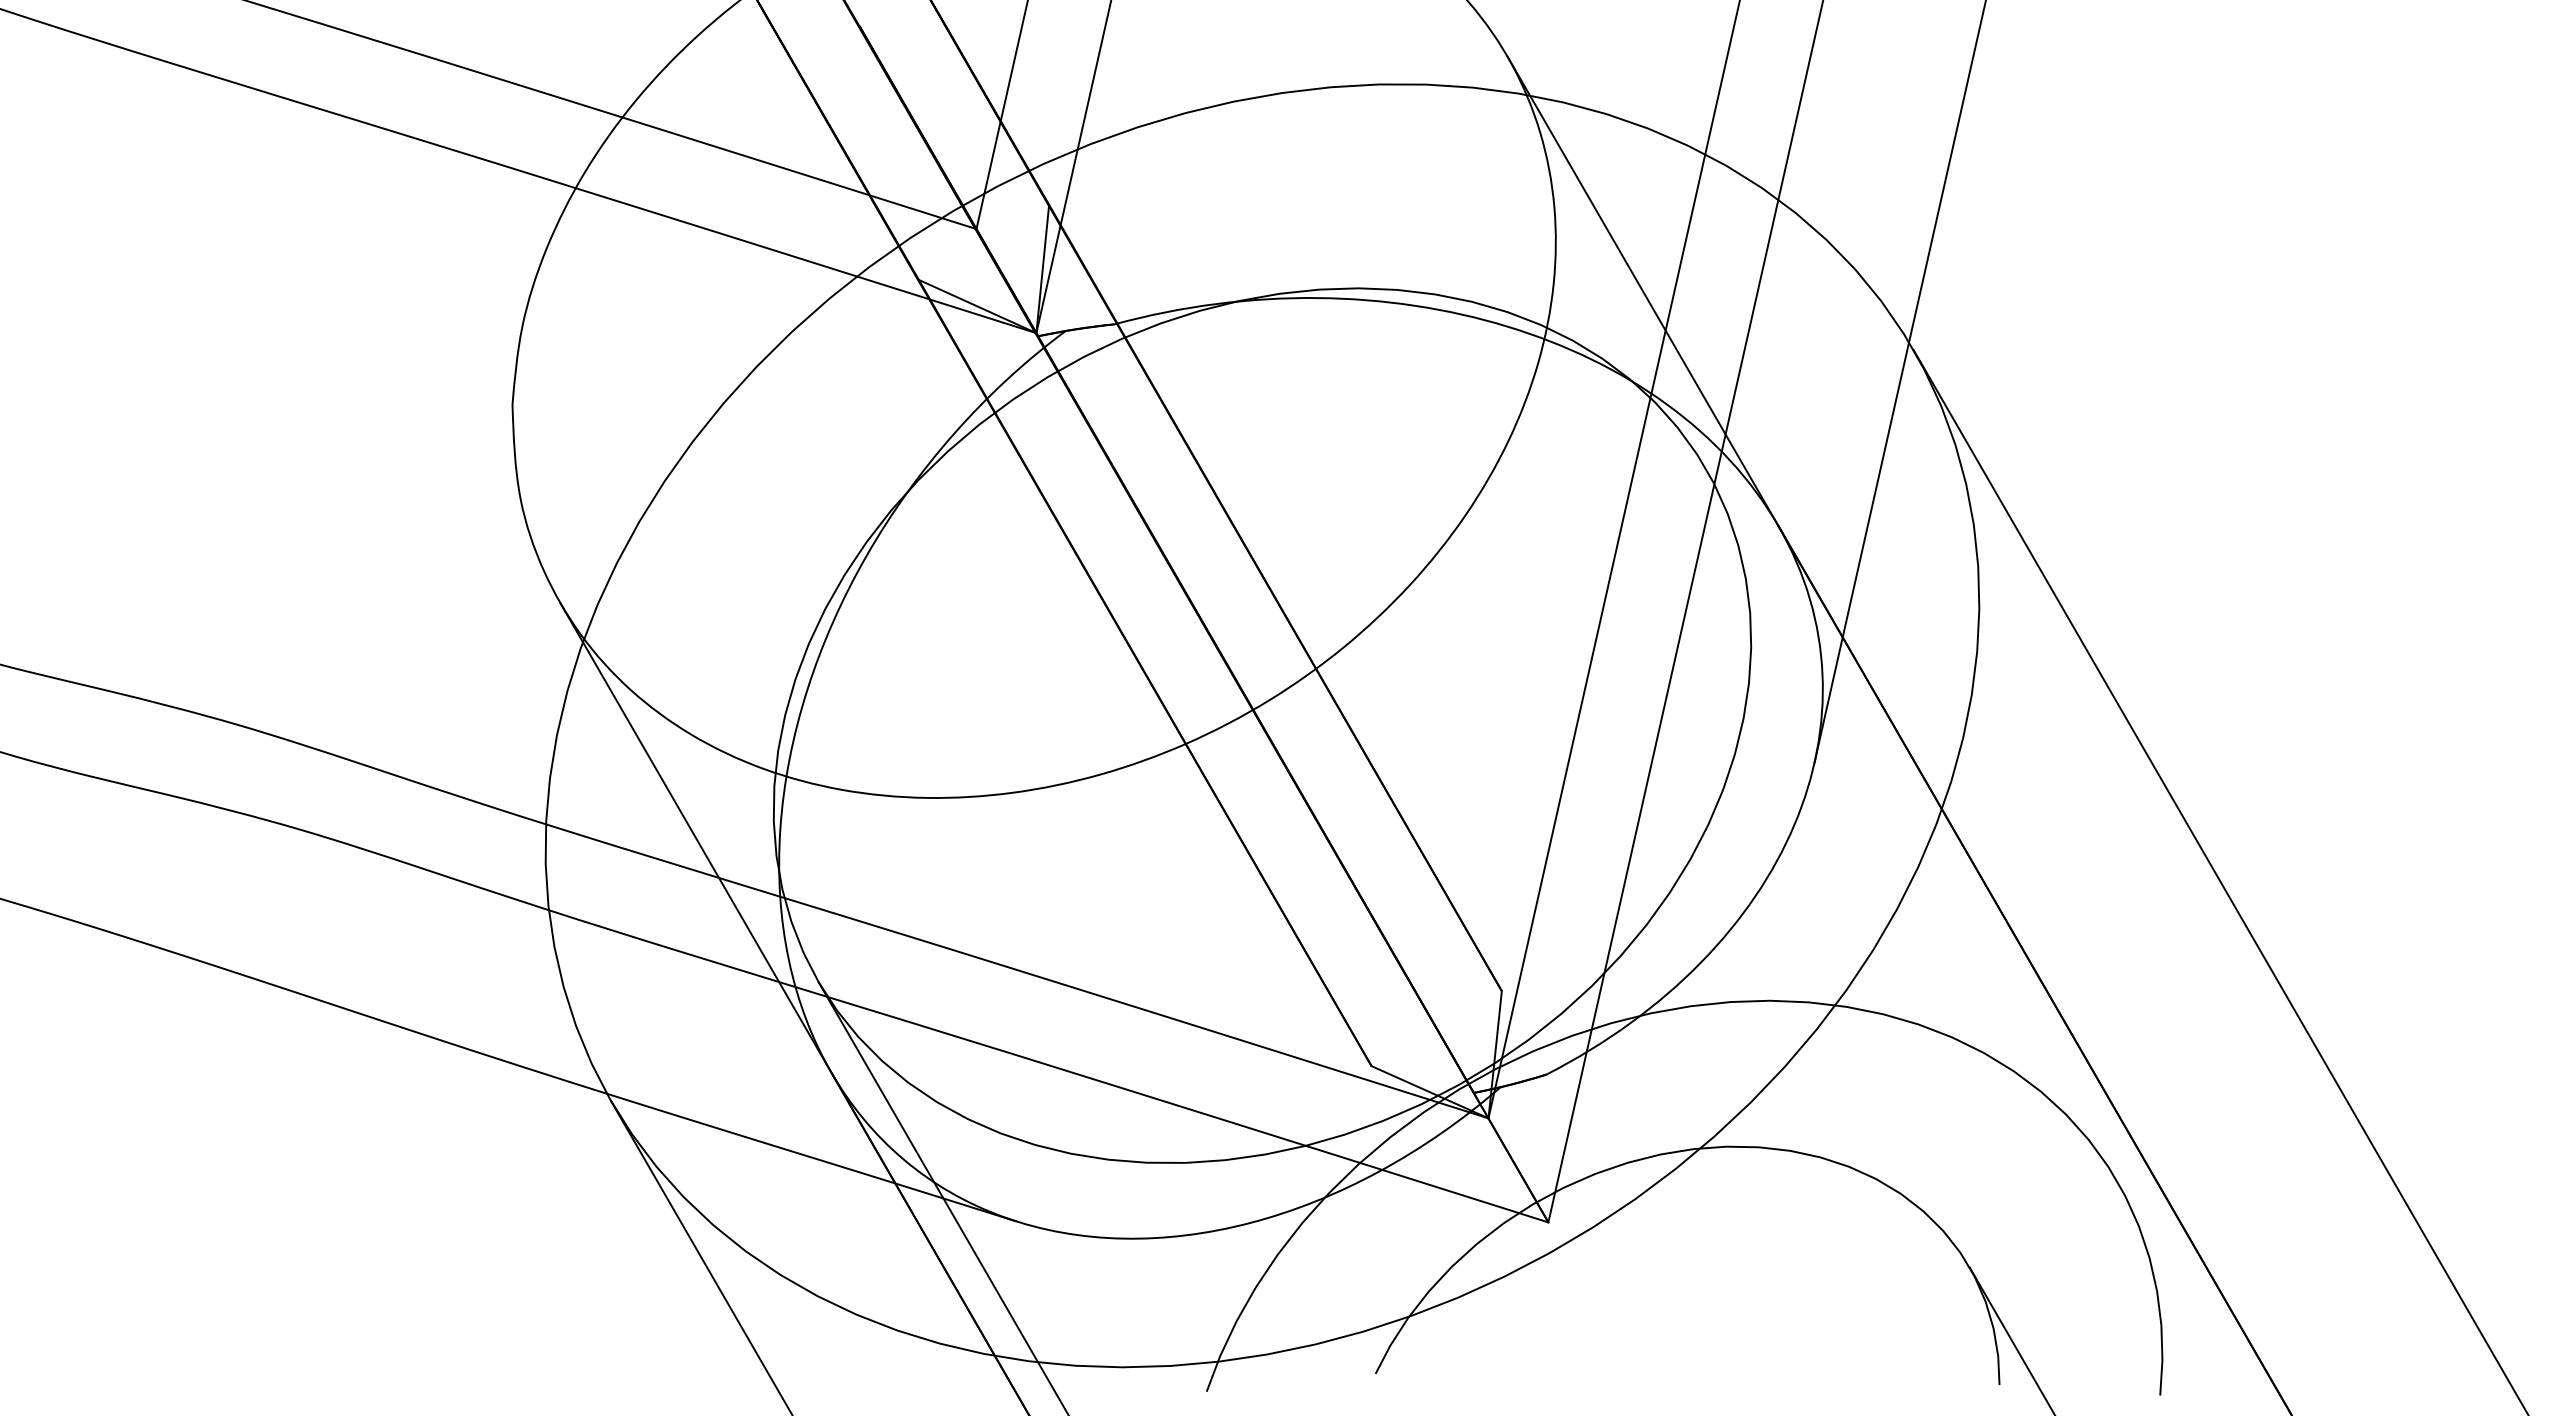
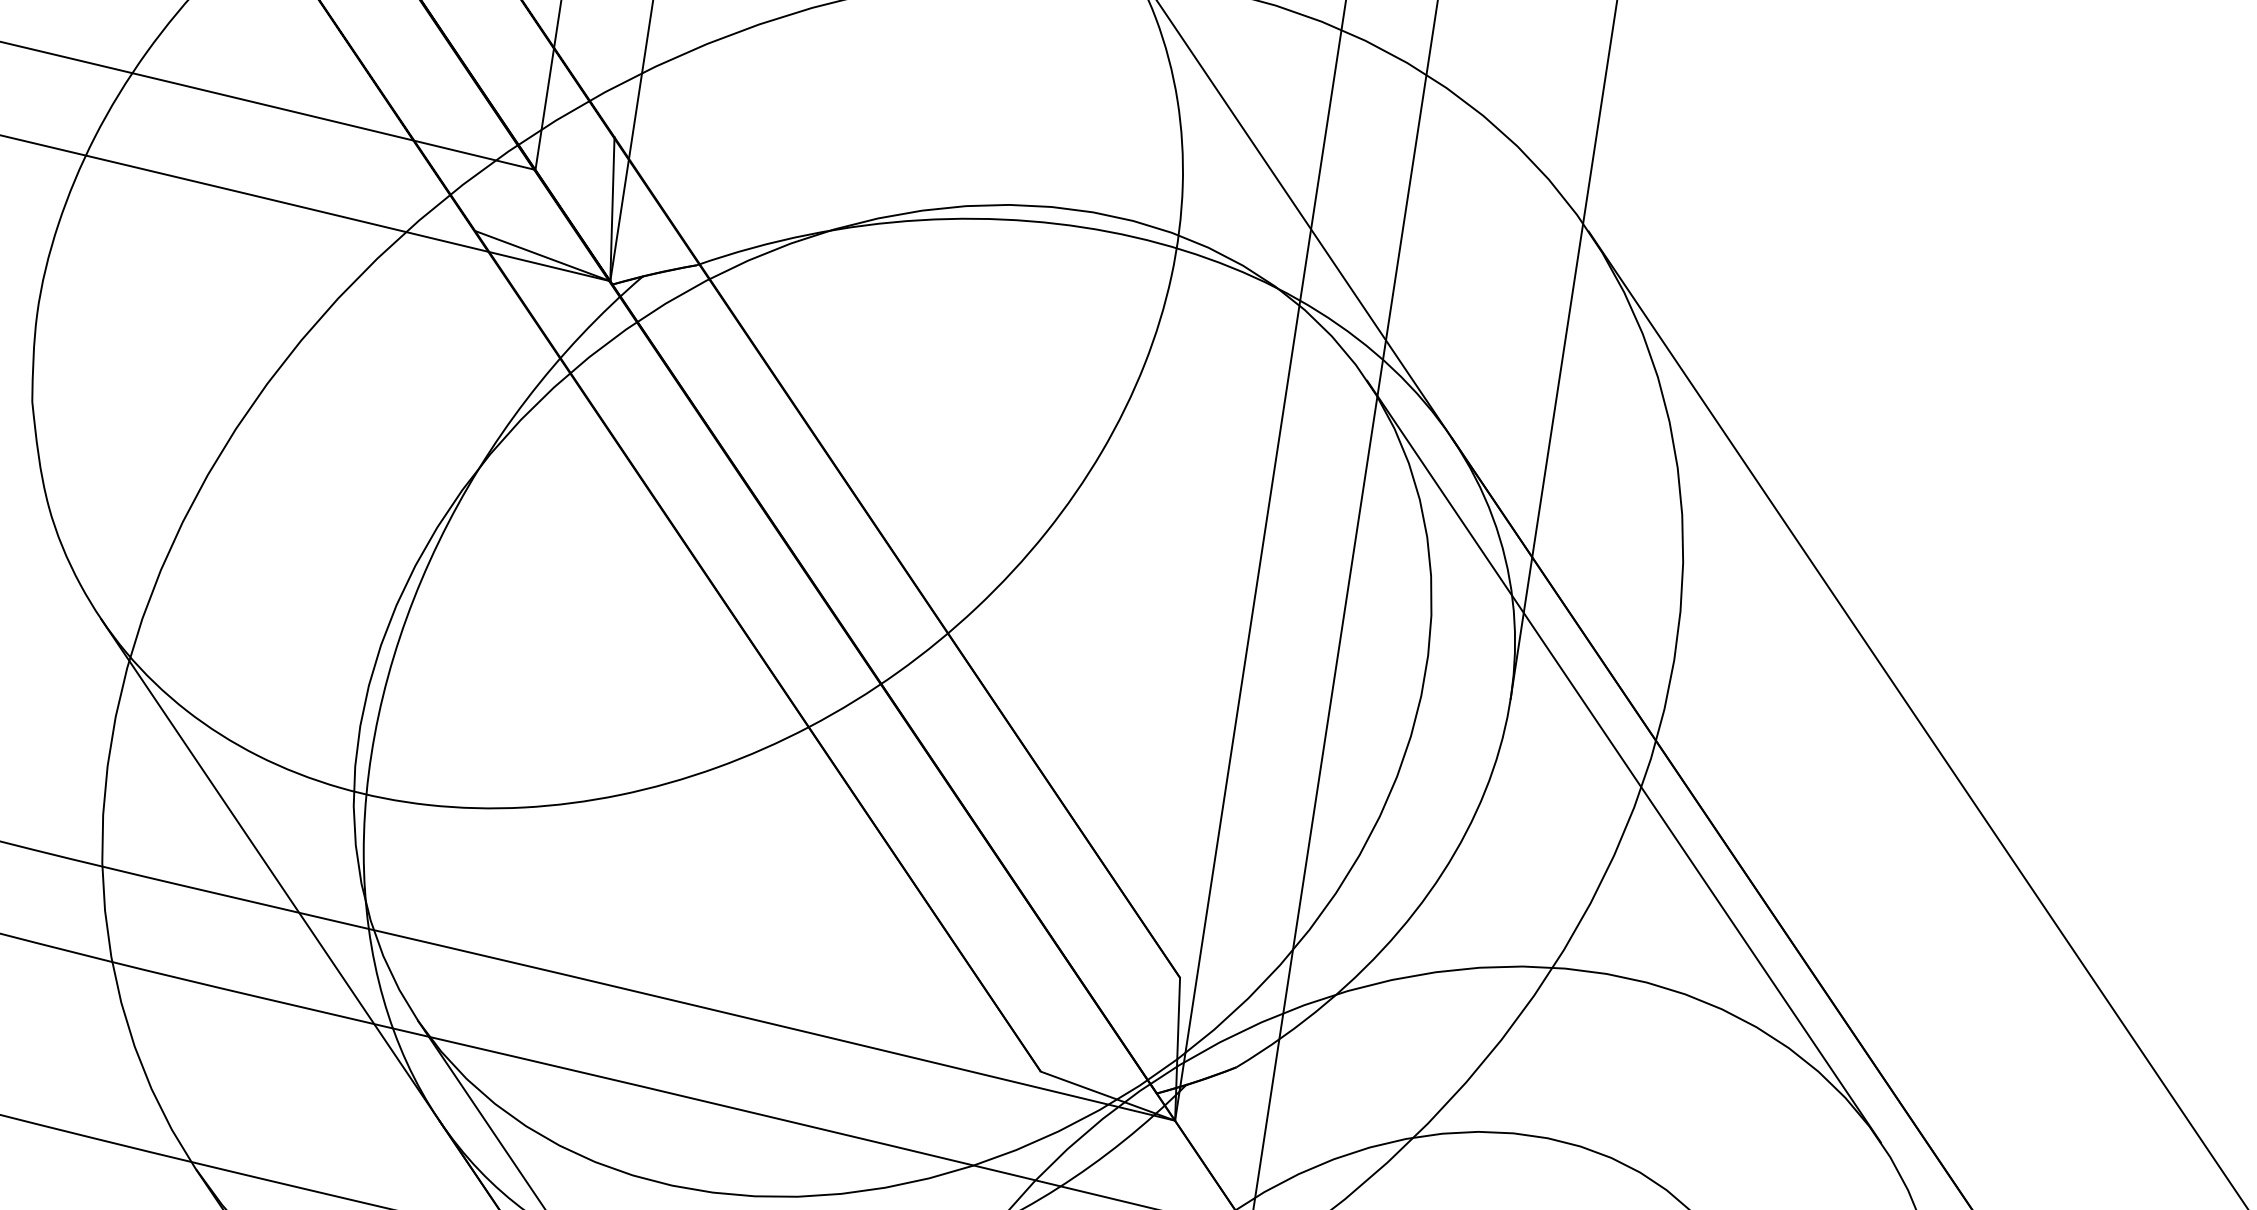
line: (1911, 825) -> (1623, 761), added

